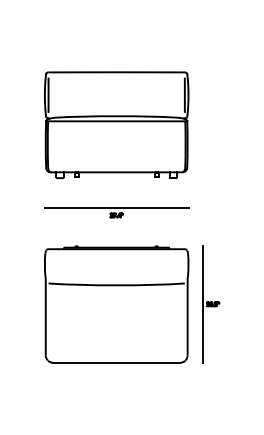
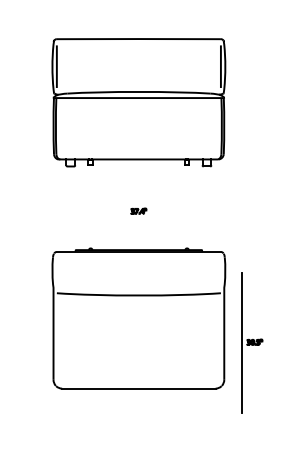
line: (116, 208) -> (138, 203), removed
part: (211, 304) -> (253, 342), moved

